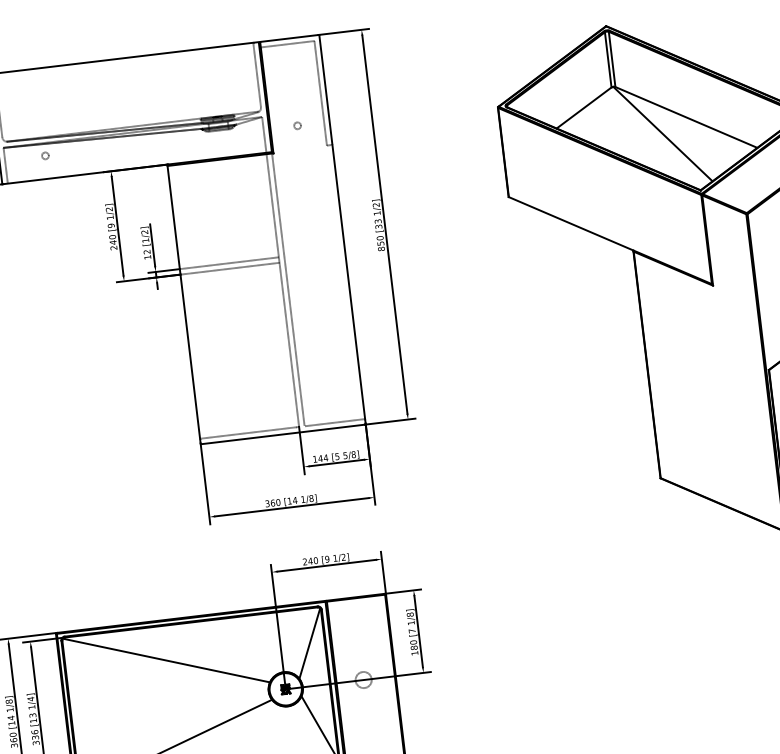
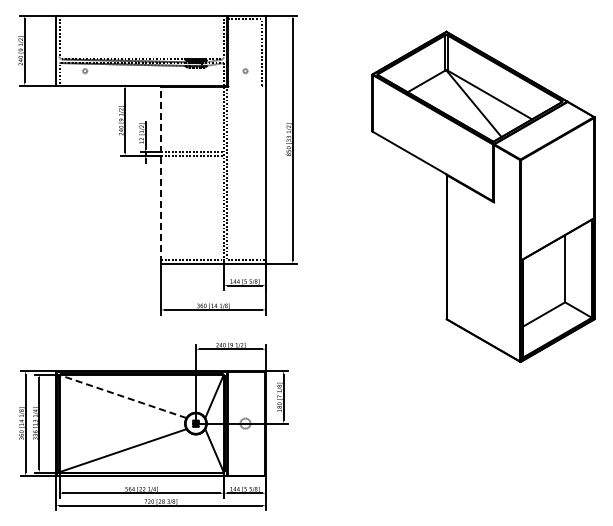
line: (183, 304) -> (160, 174), solid -> dashed
line: (166, 660) -> (123, 396), solid -> dashed

